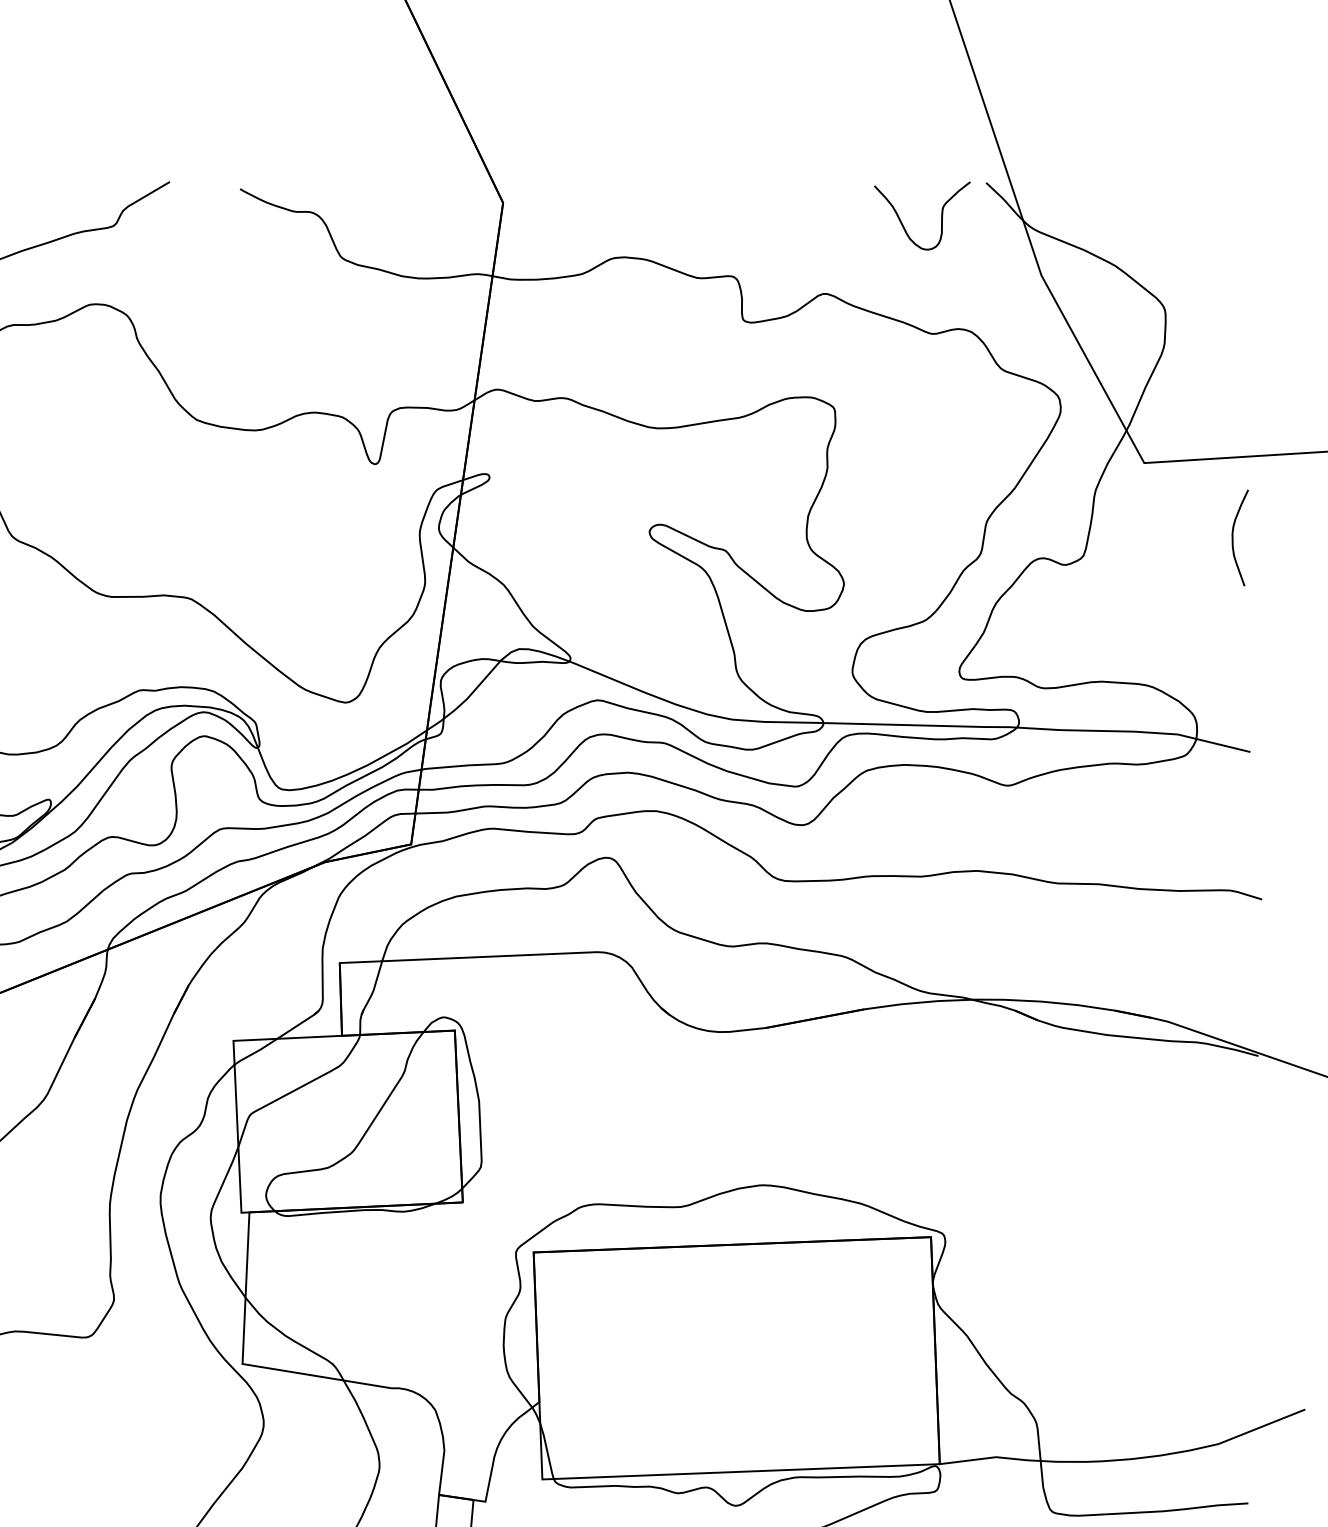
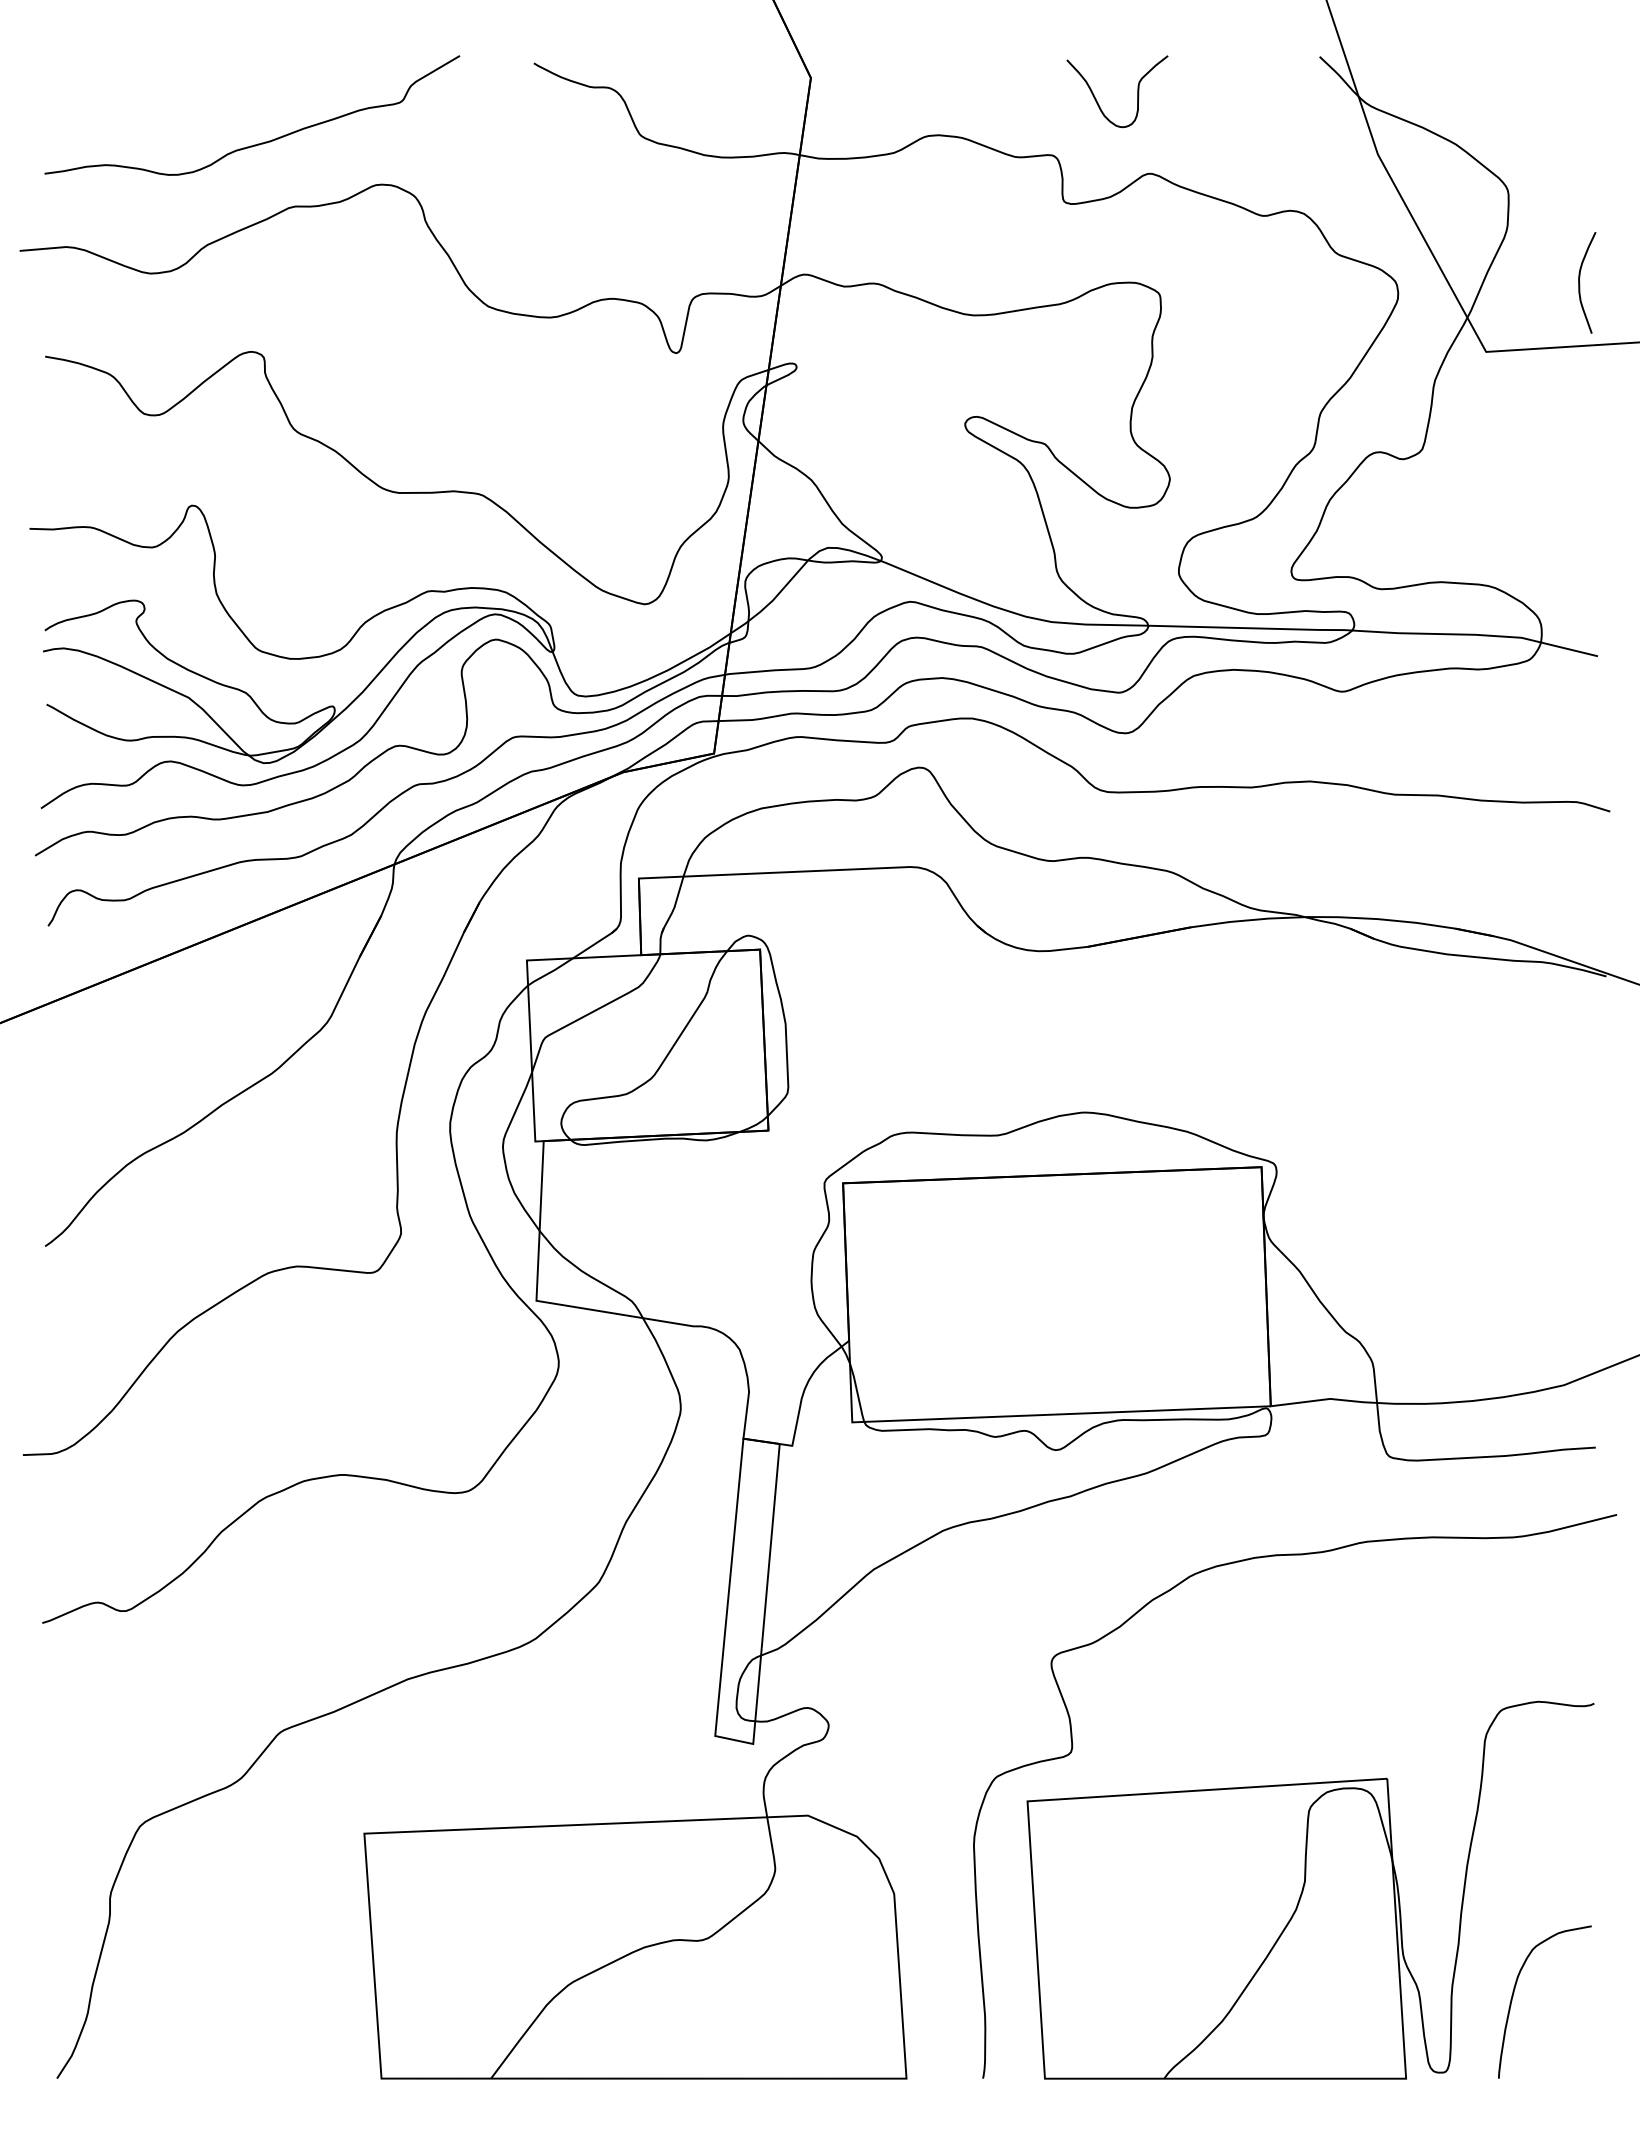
curve: (941, 215) -> (1137, 91), moved
curve: (1233, 537) -> (1580, 282), moved

